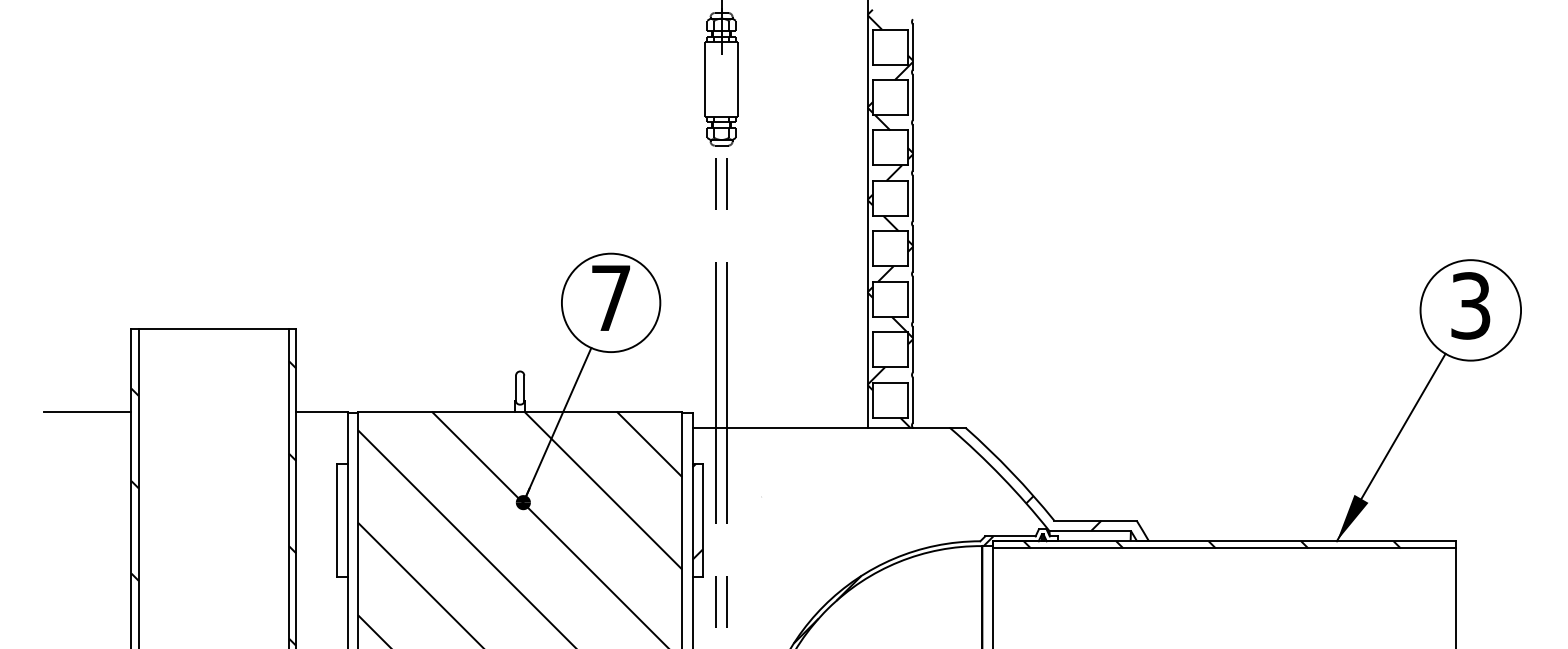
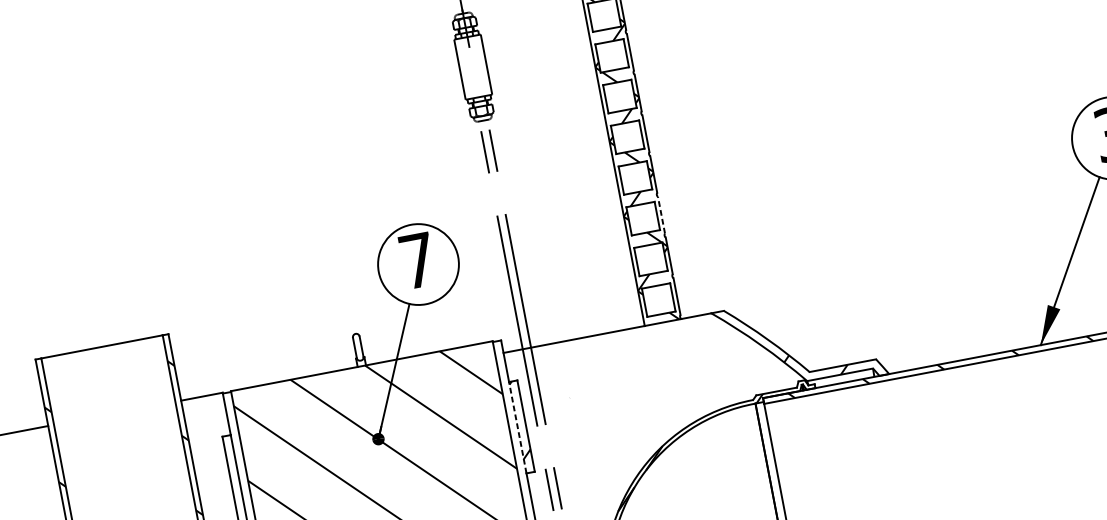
line: (912, 299) -> (661, 215), solid -> dashed
line: (692, 520) -> (517, 427), solid -> dashed

